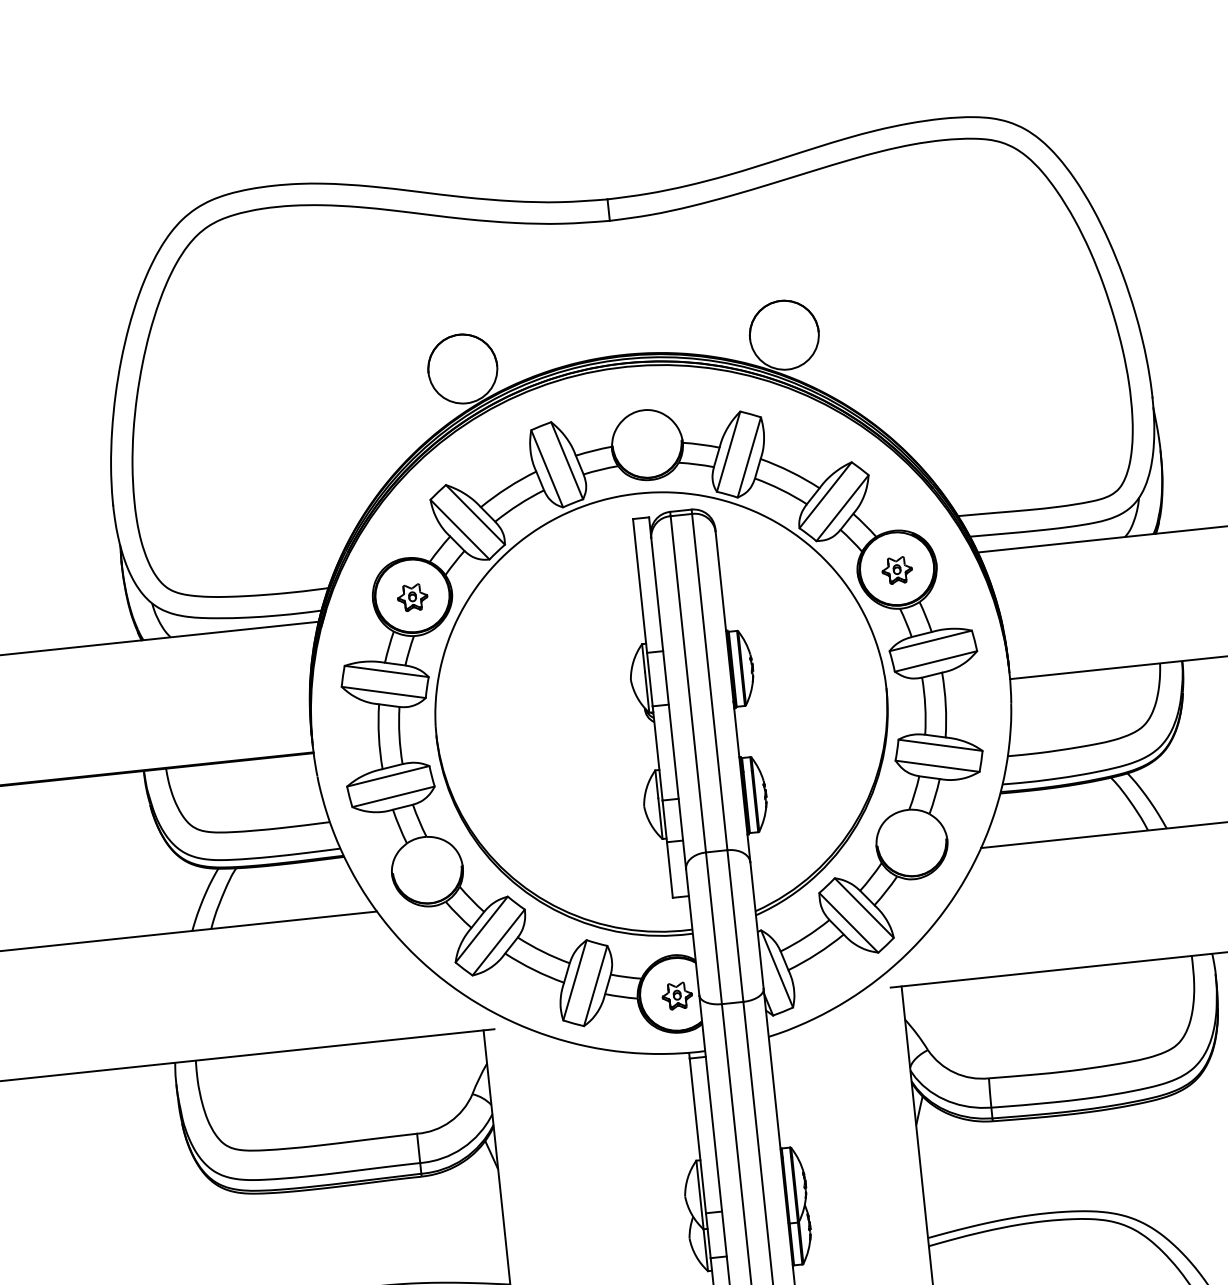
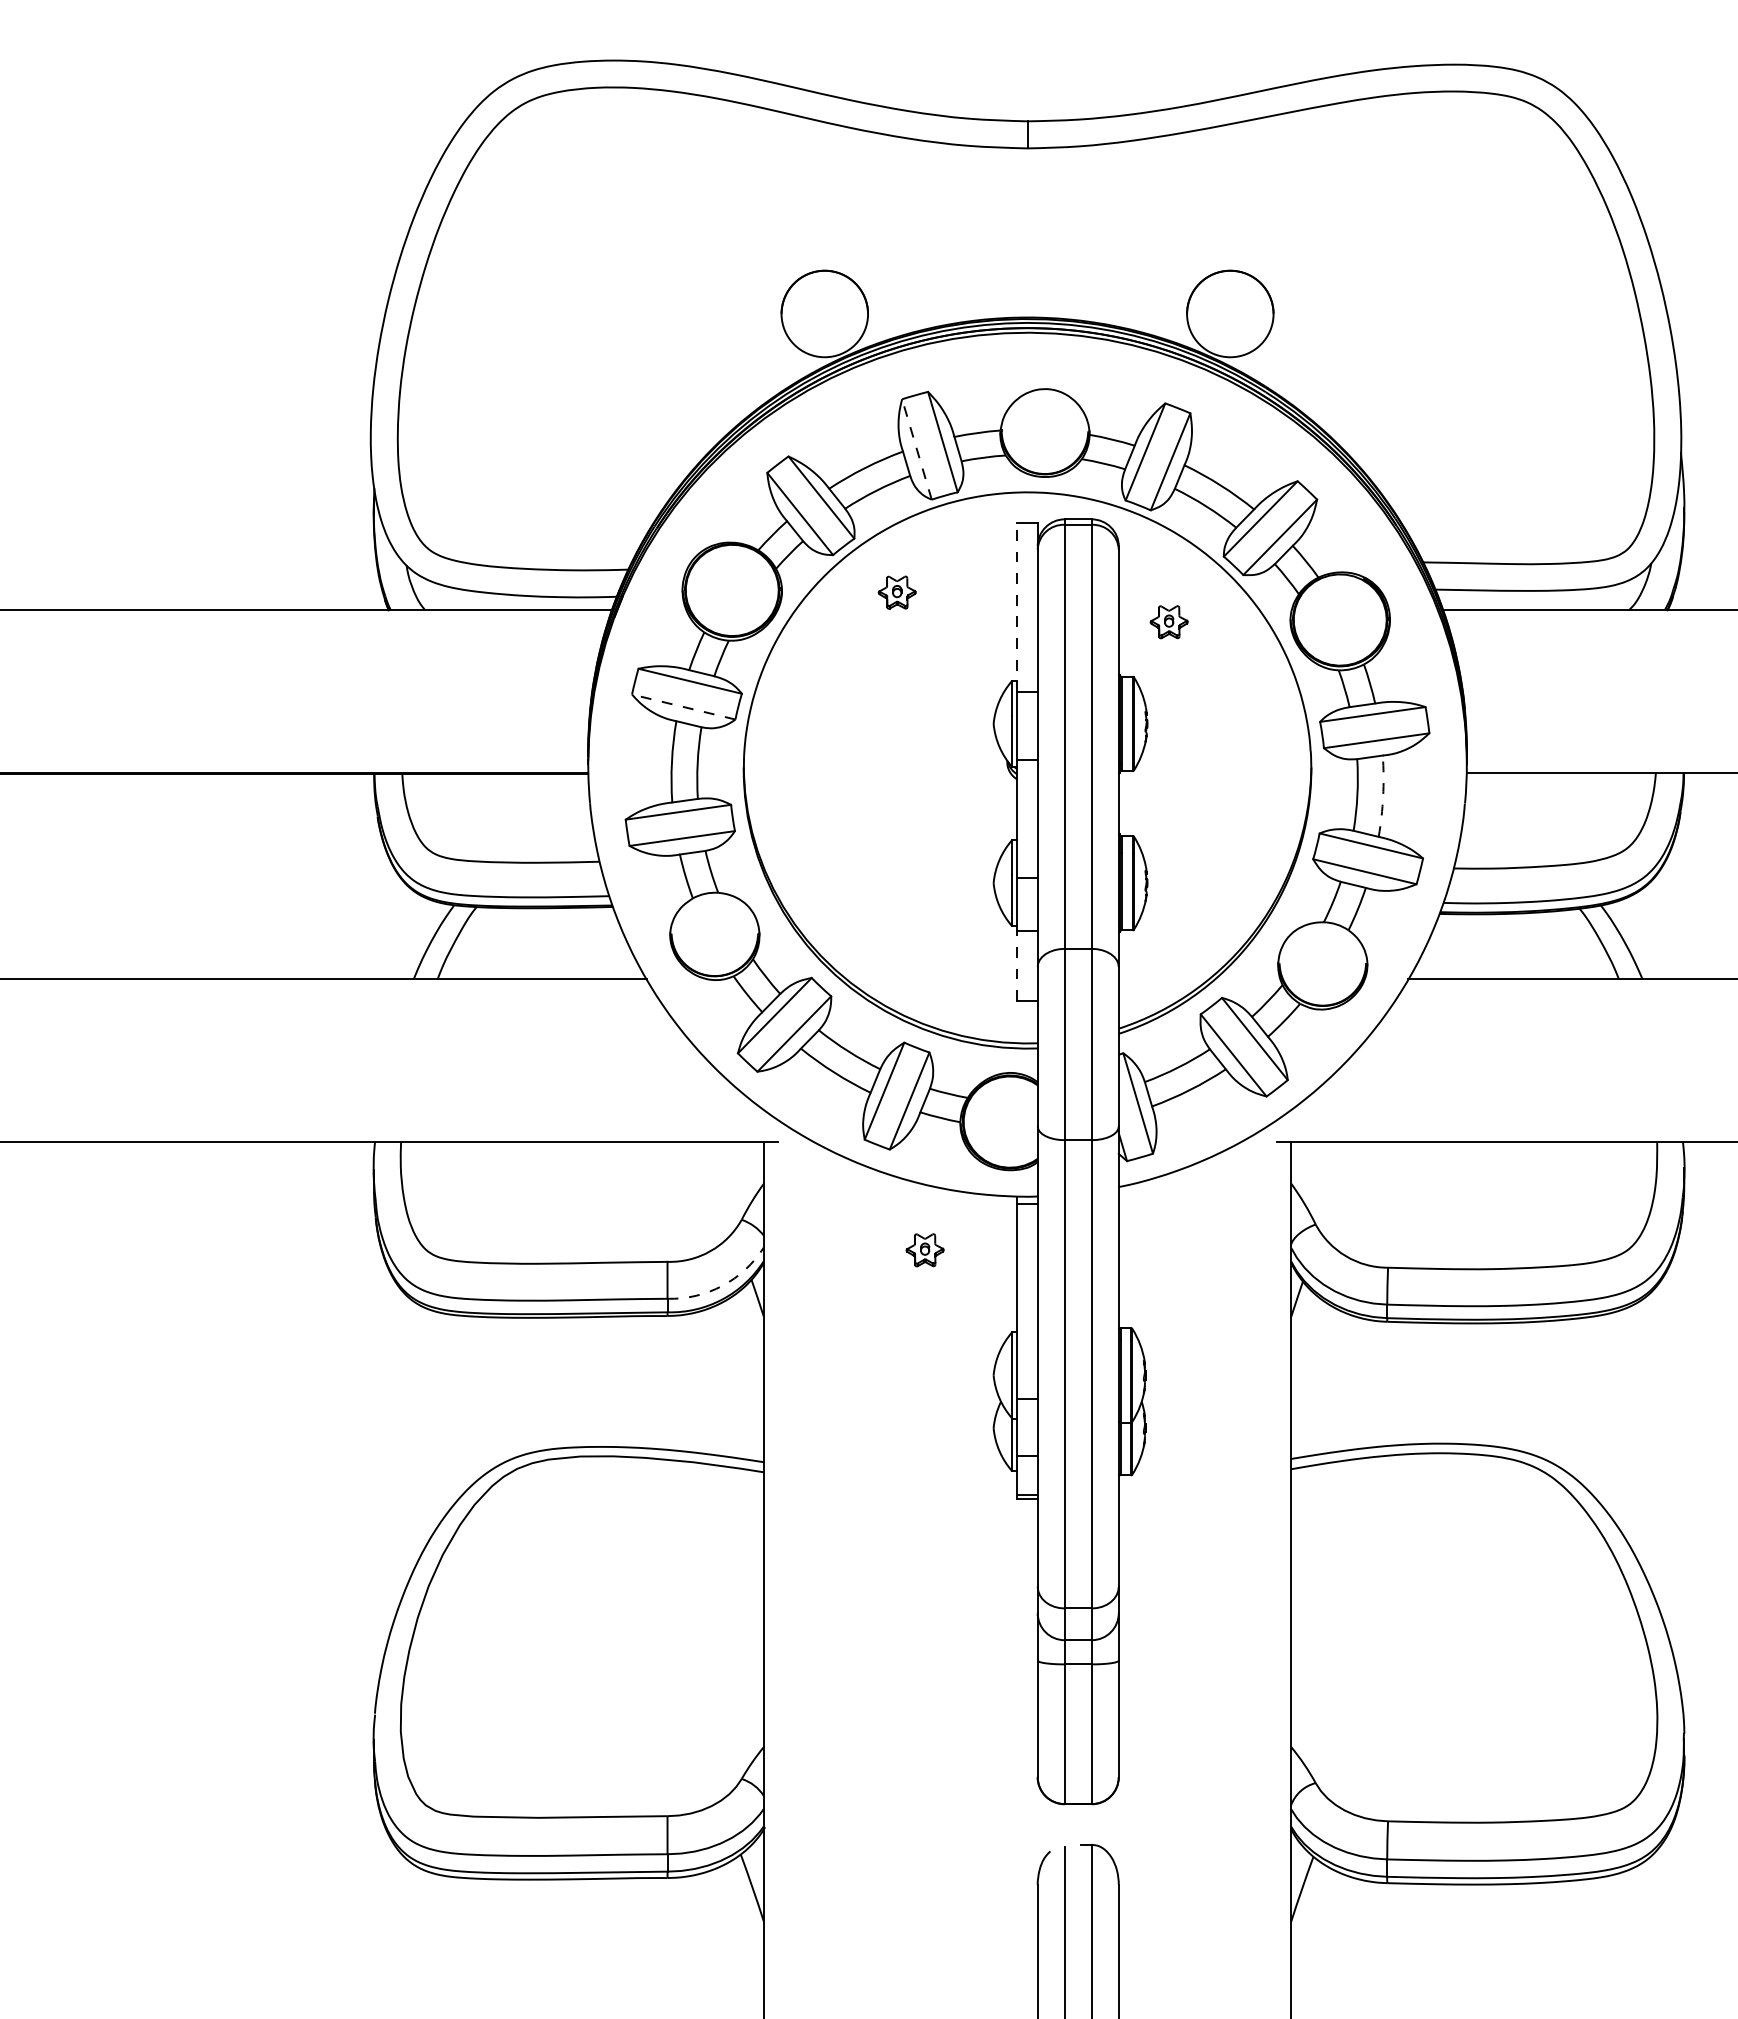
line: (546, 468) -> (916, 449), solid -> dashed
part: (896, 570) -> (1168, 622), moved
line: (640, 585) -> (1017, 607), solid -> dashed
part: (412, 597) -> (896, 592), moved
line: (383, 692) -> (683, 706), solid -> dashed
arc: (946, 705) -> (1383, 796), solid -> dashed
line: (669, 869) -> (1017, 965), solid -> dashed
part: (676, 996) -> (924, 1250), moved
arc: (462, 1147) -> (722, 1285), solid -> dashed

